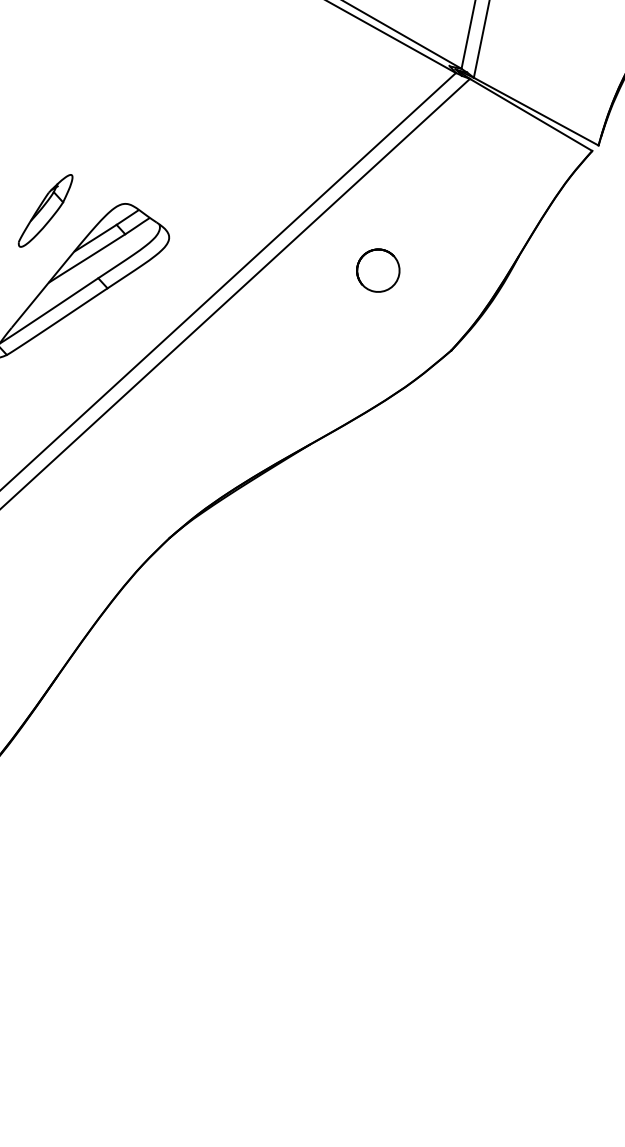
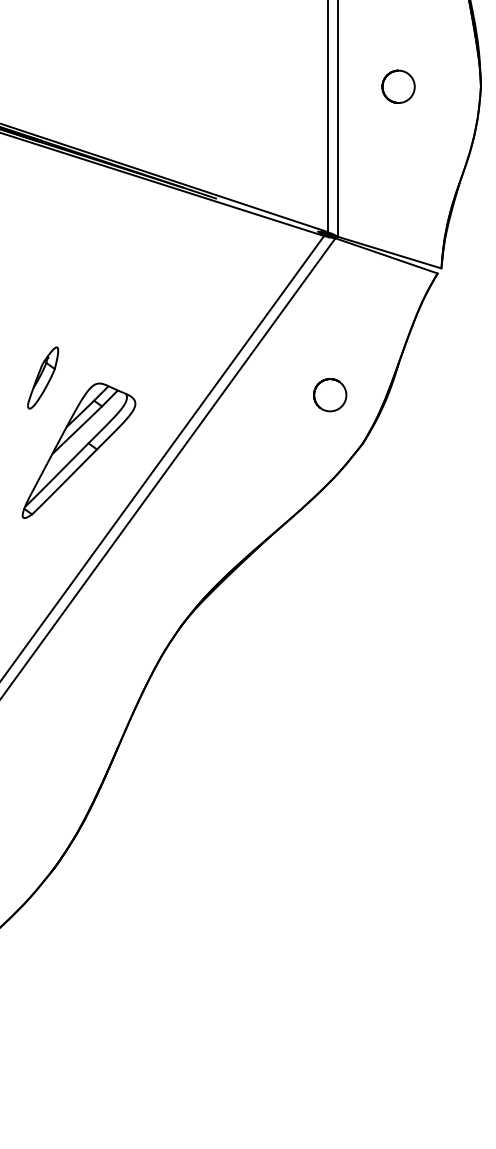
part: (46, 210) -> (43, 377), moved
circle: (378, 271) -> (330, 395), moved

